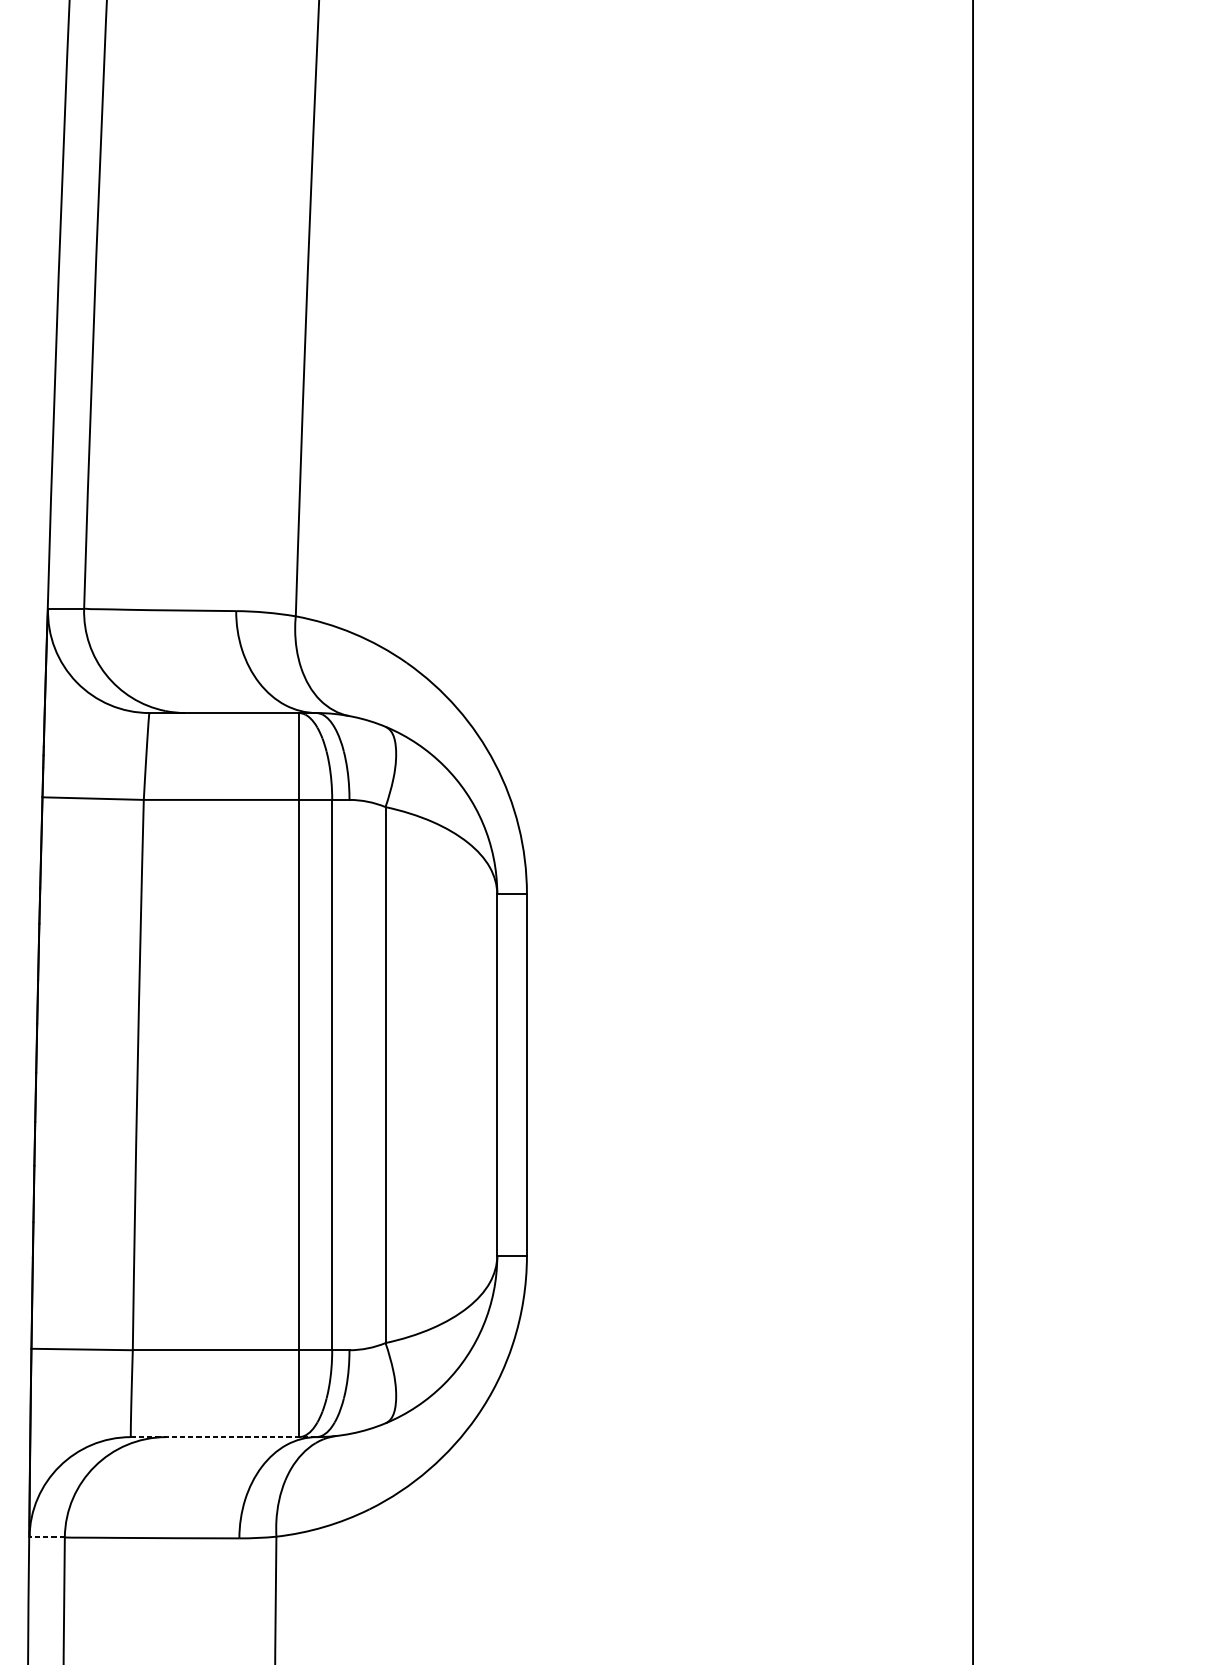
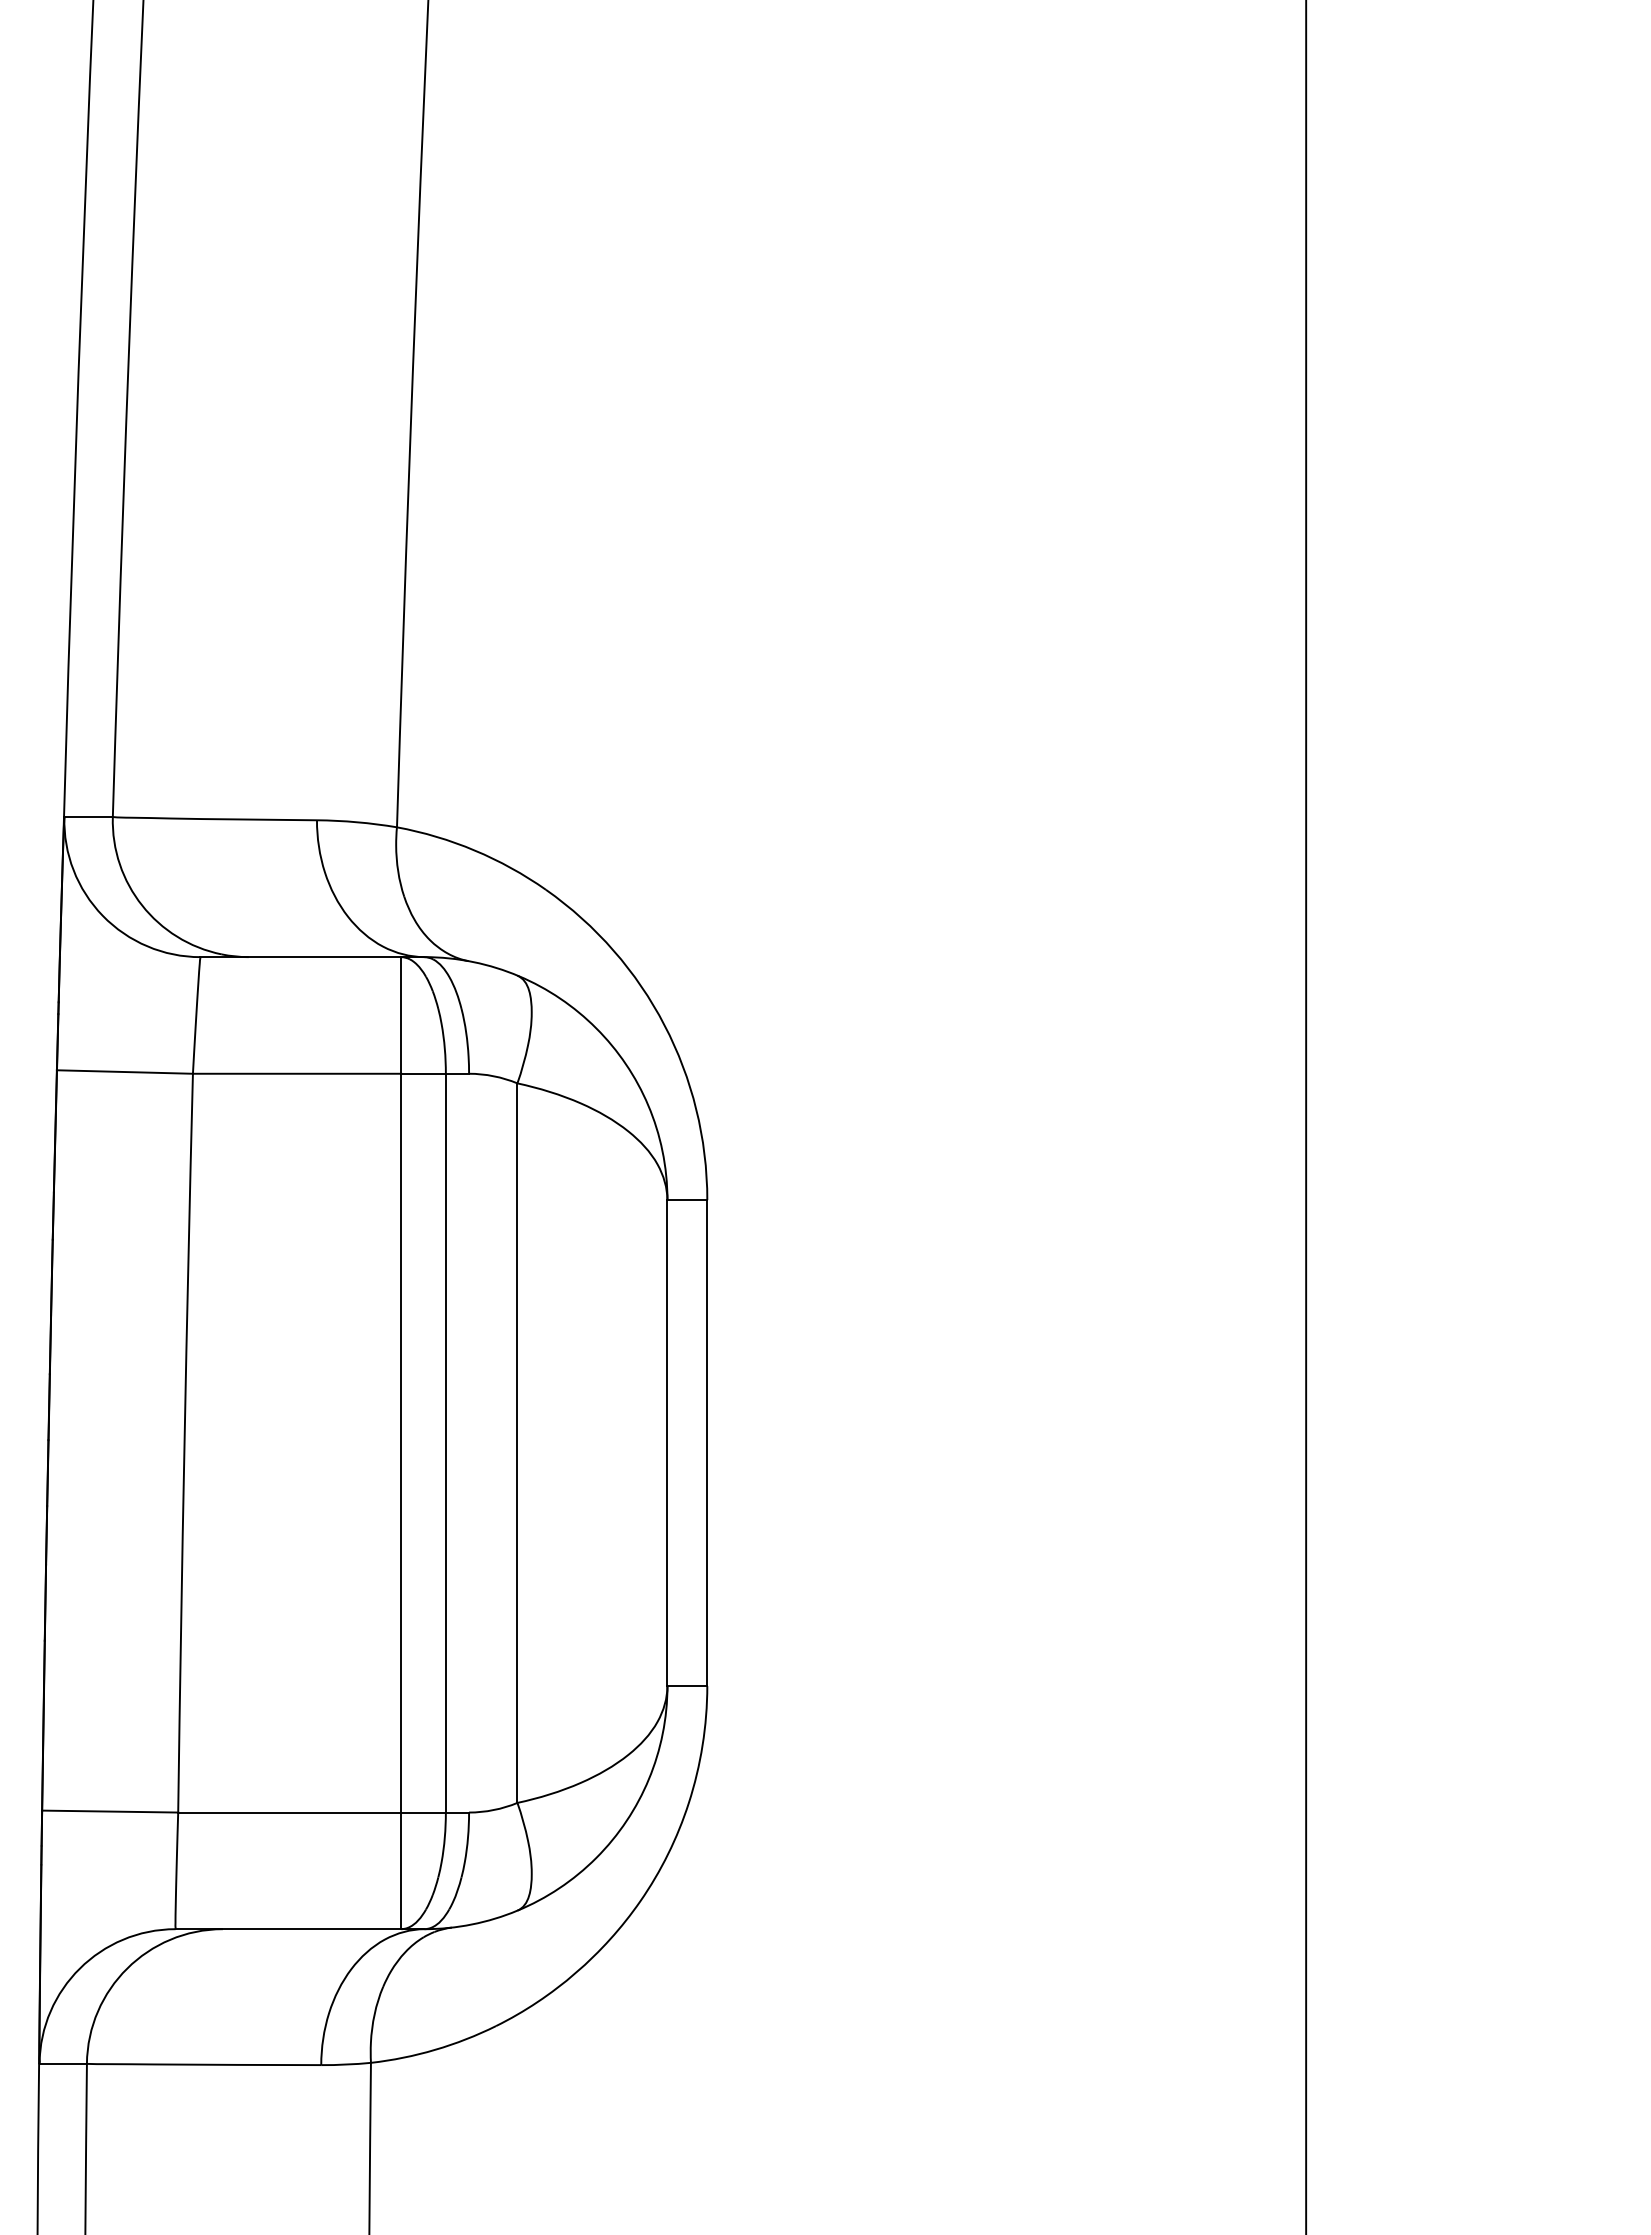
line: (223, 1437) -> (299, 1929), dashed -> solid
line: (47, 1537) -> (63, 2063), dashed -> solid

